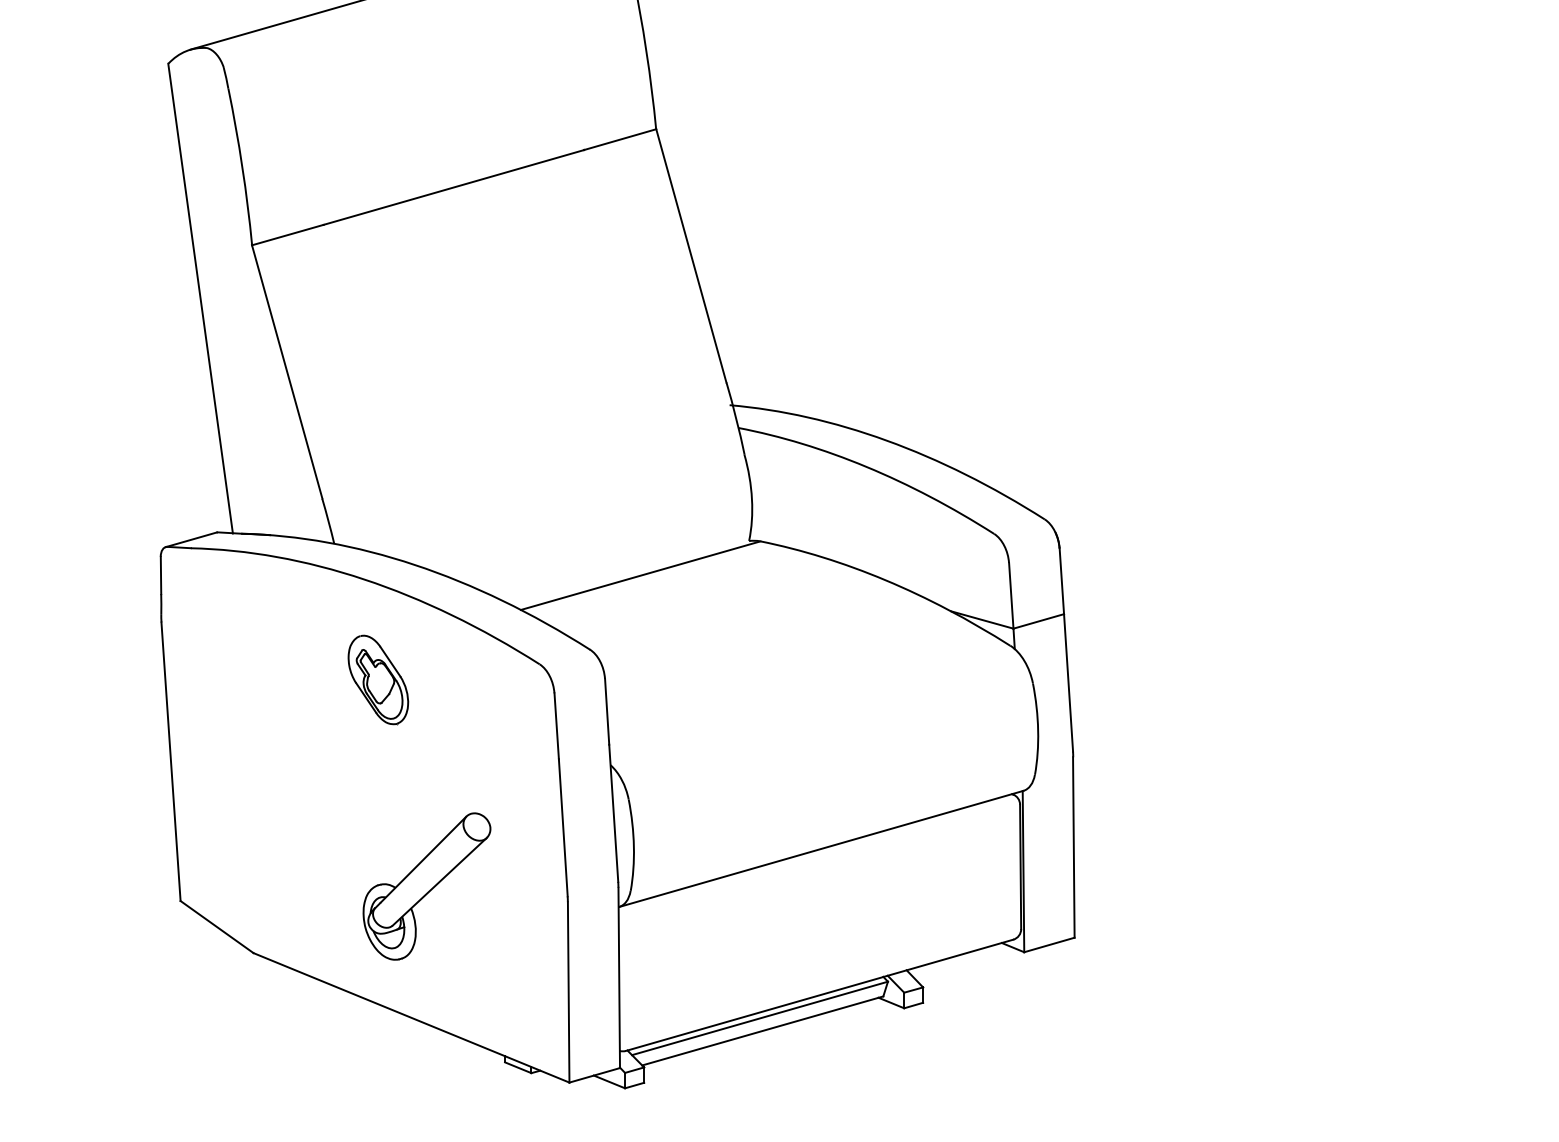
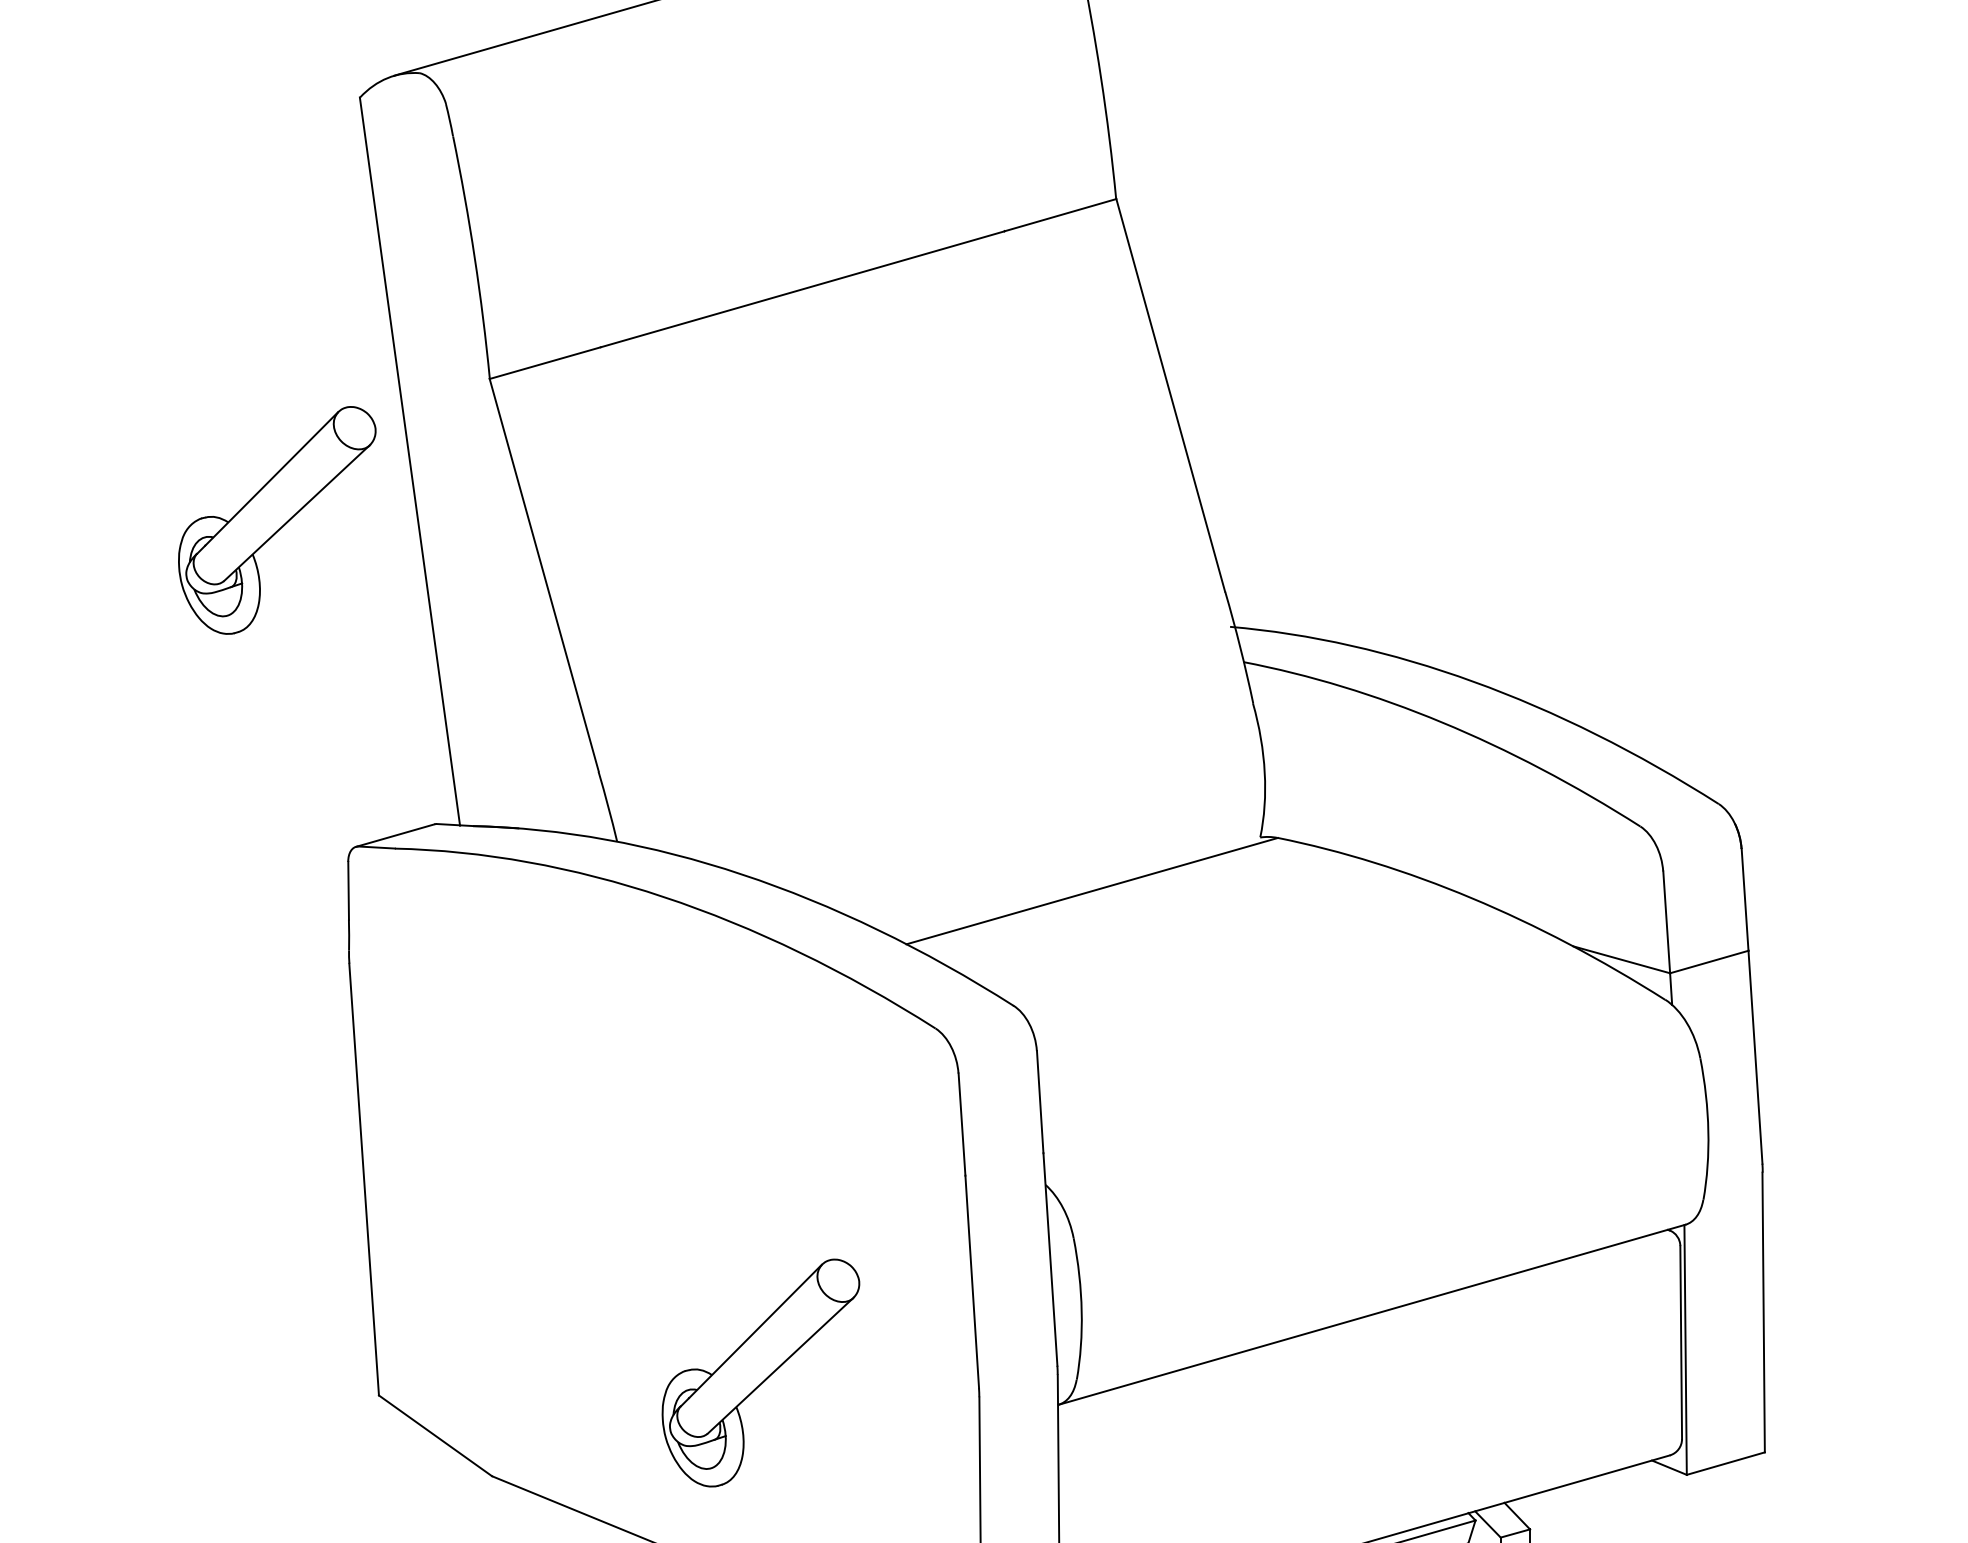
part: (114, 336) -> (276, 520), added
part: (378, 679) -> (685, 1052), removed

